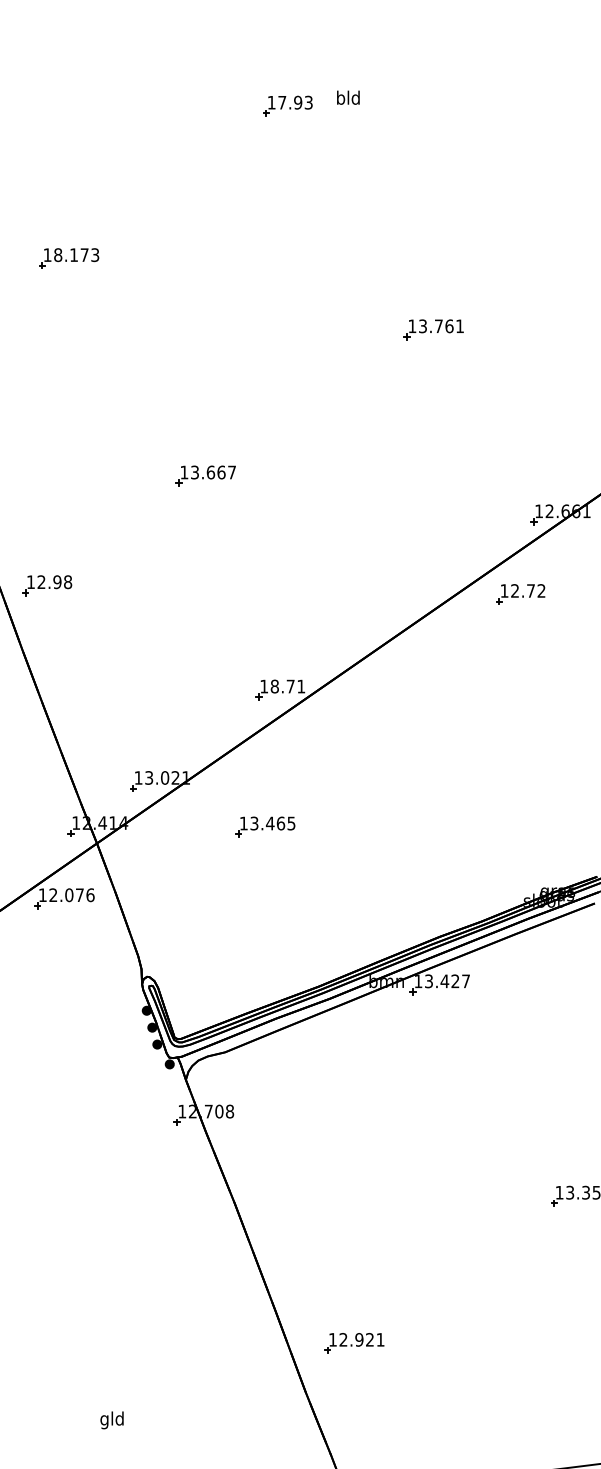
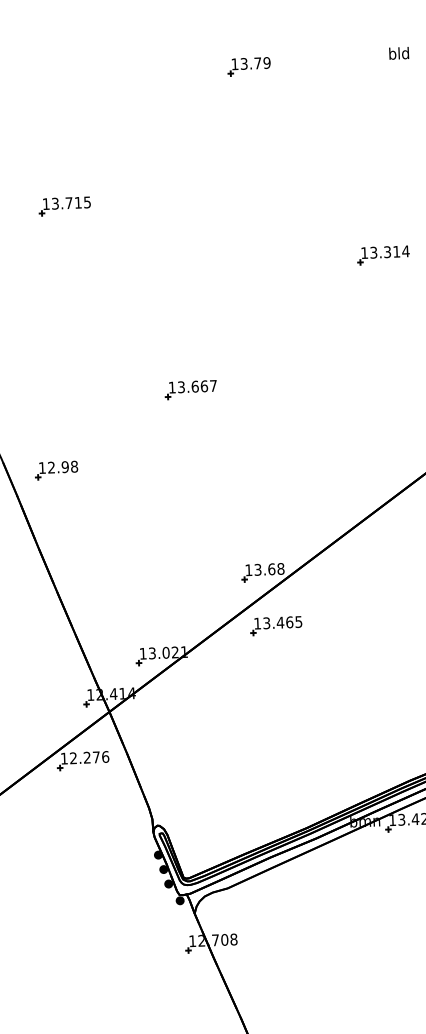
text: (348, 97) -> (399, 53), moved
text: (295, 102) -> (255, 63), 17.93 -> 13.79
text: (76, 254) -> (71, 202), 18.173 -> 13.715
text: (449, 326) -> (396, 251), 13.761 -> 13.314
part: (47, 585) -> (56, 470), moved
text: (287, 686) -> (268, 569), 18.71 -> 13.68
part: (265, 826) -> (276, 625), moved
text: (69, 895) -> (87, 757), 12.076 -> 12.276

